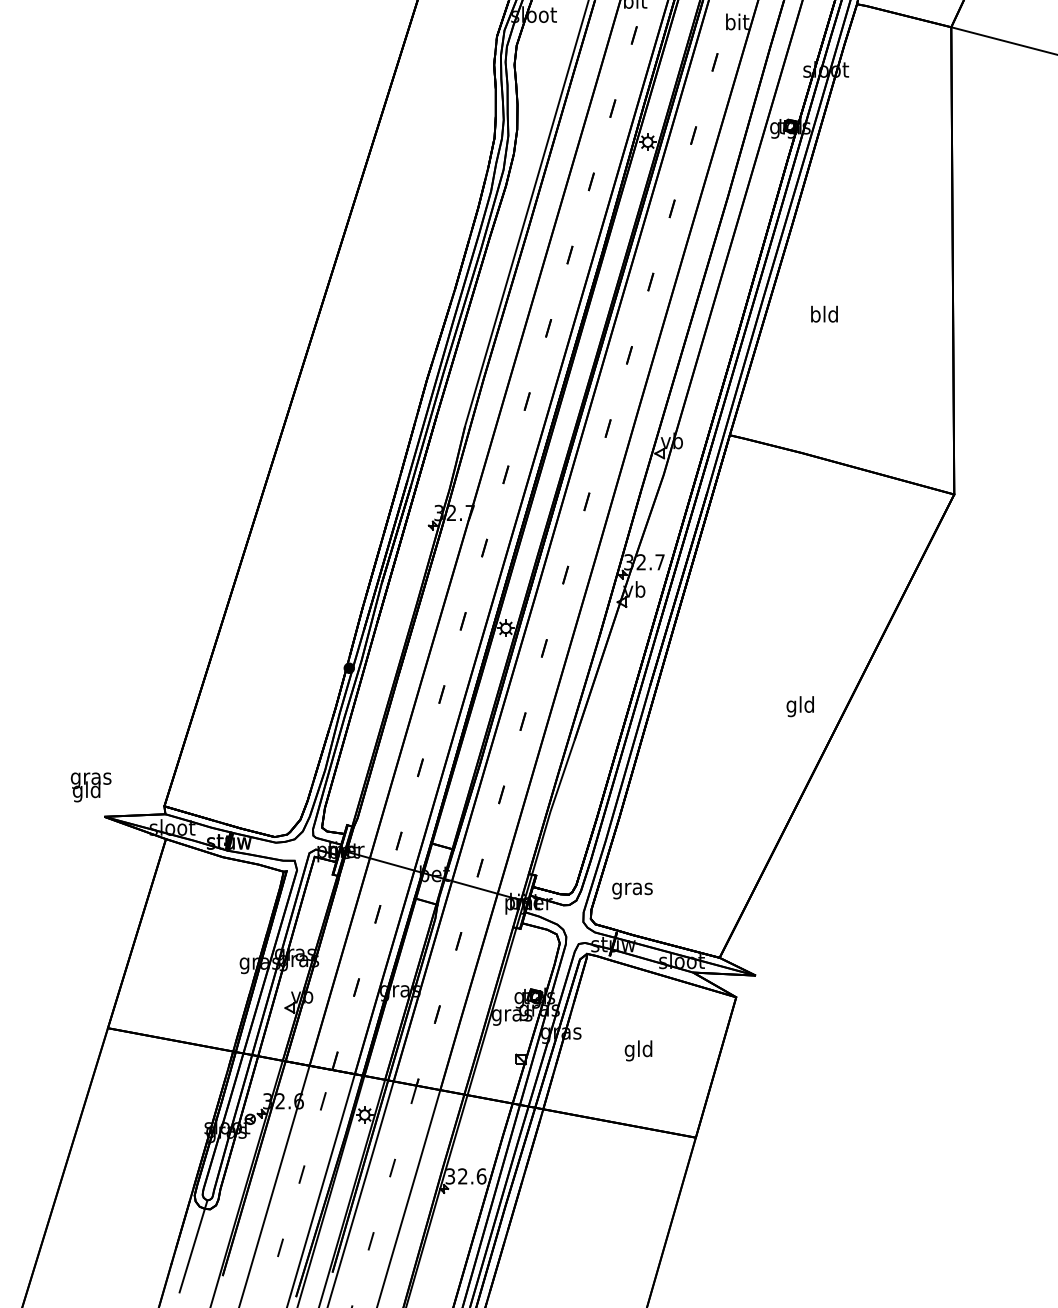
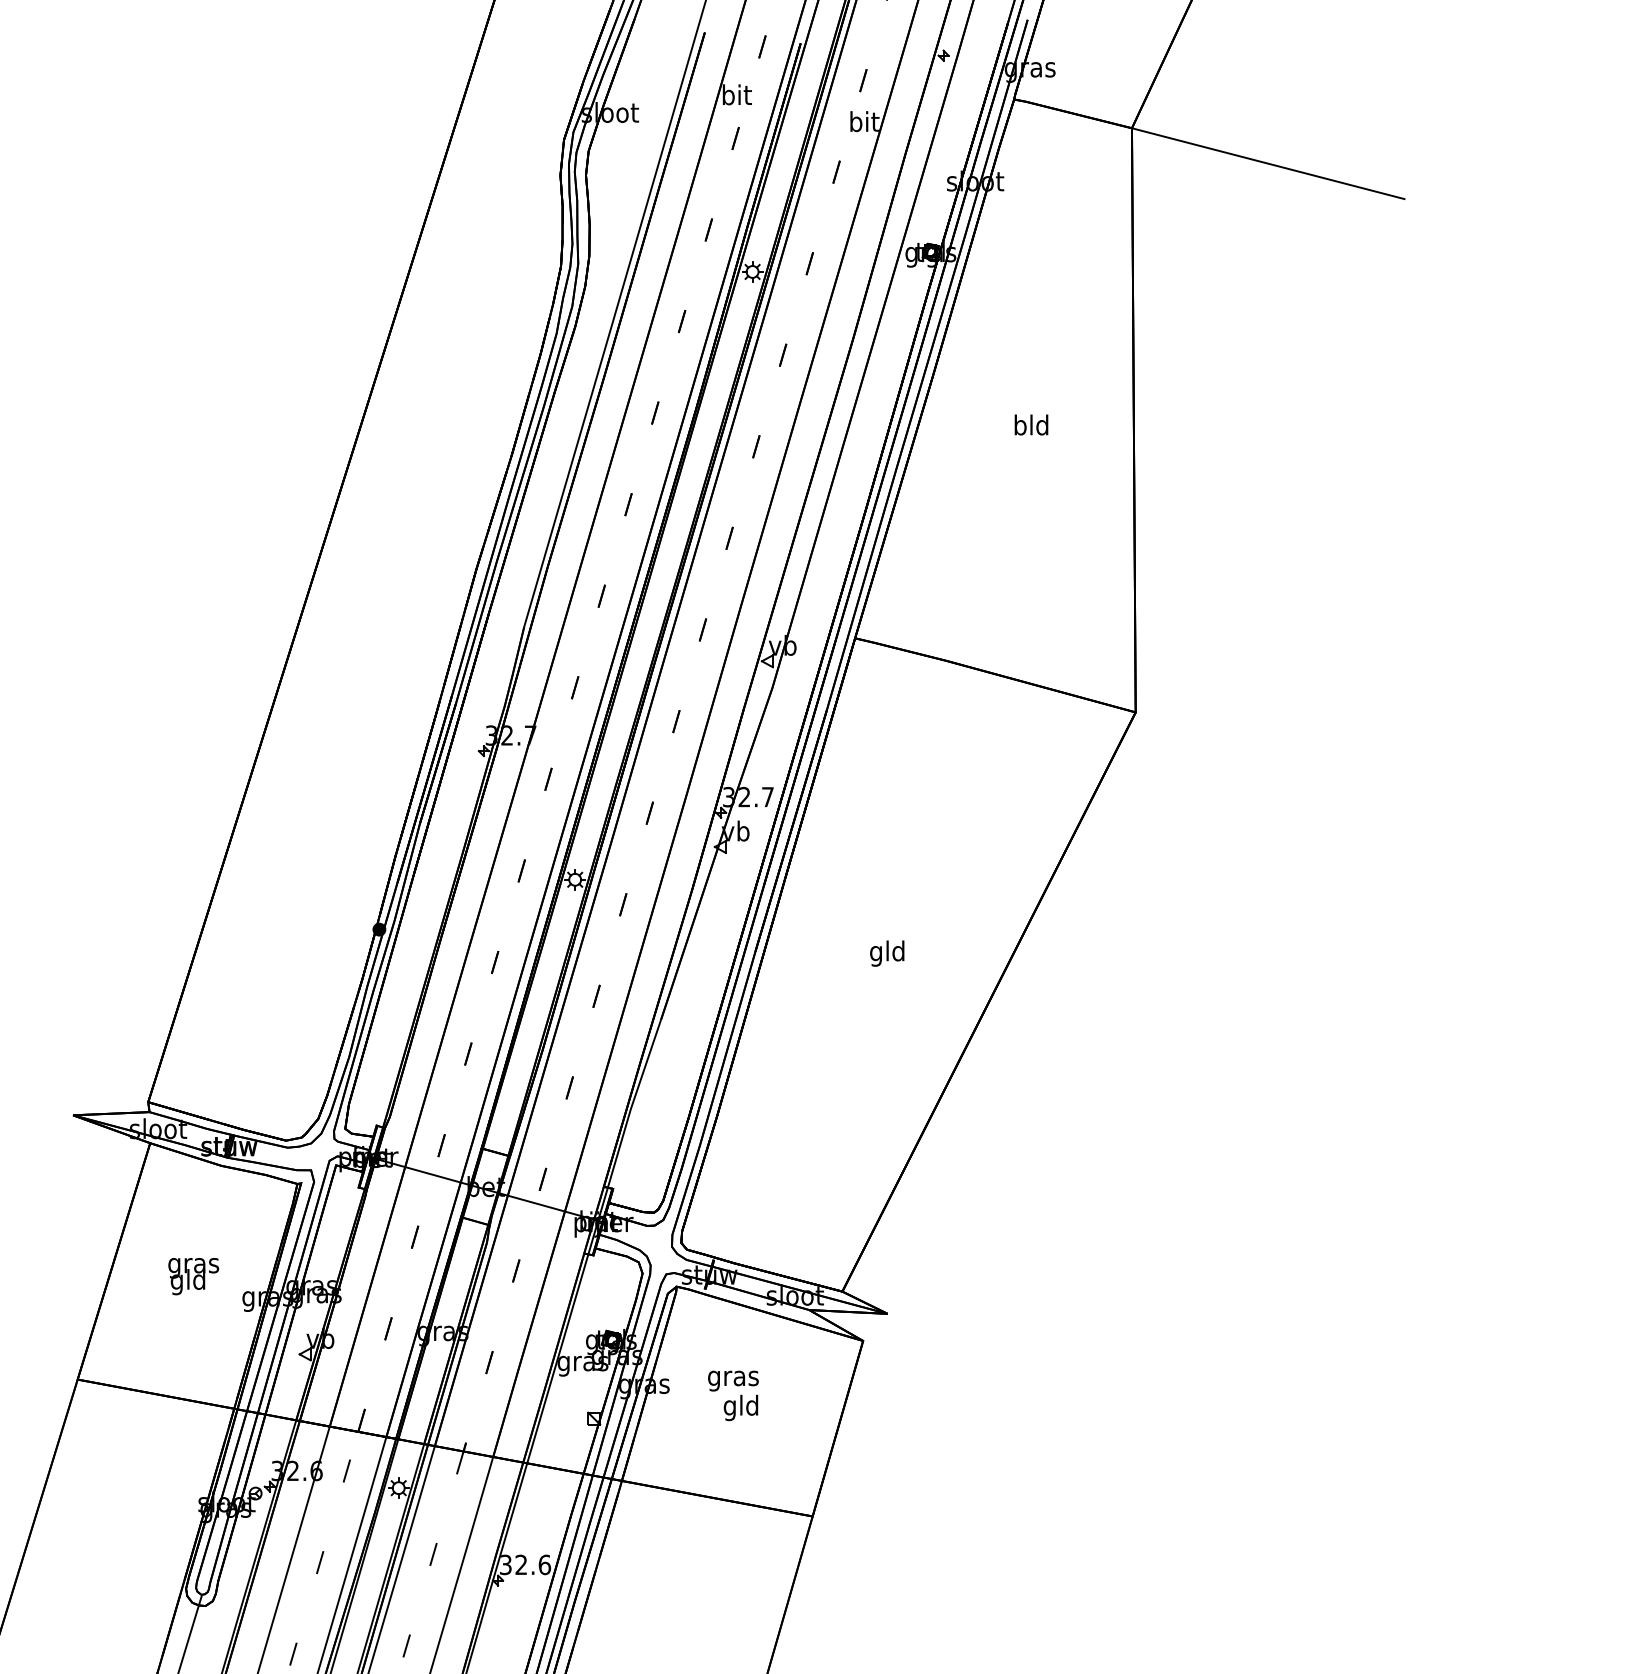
text: (824, 313) -> (1031, 424), moved
text: (800, 706) -> (887, 953), moved
text: (91, 787) -> (193, 1276), moved
text: (632, 890) -> (733, 1380), moved

